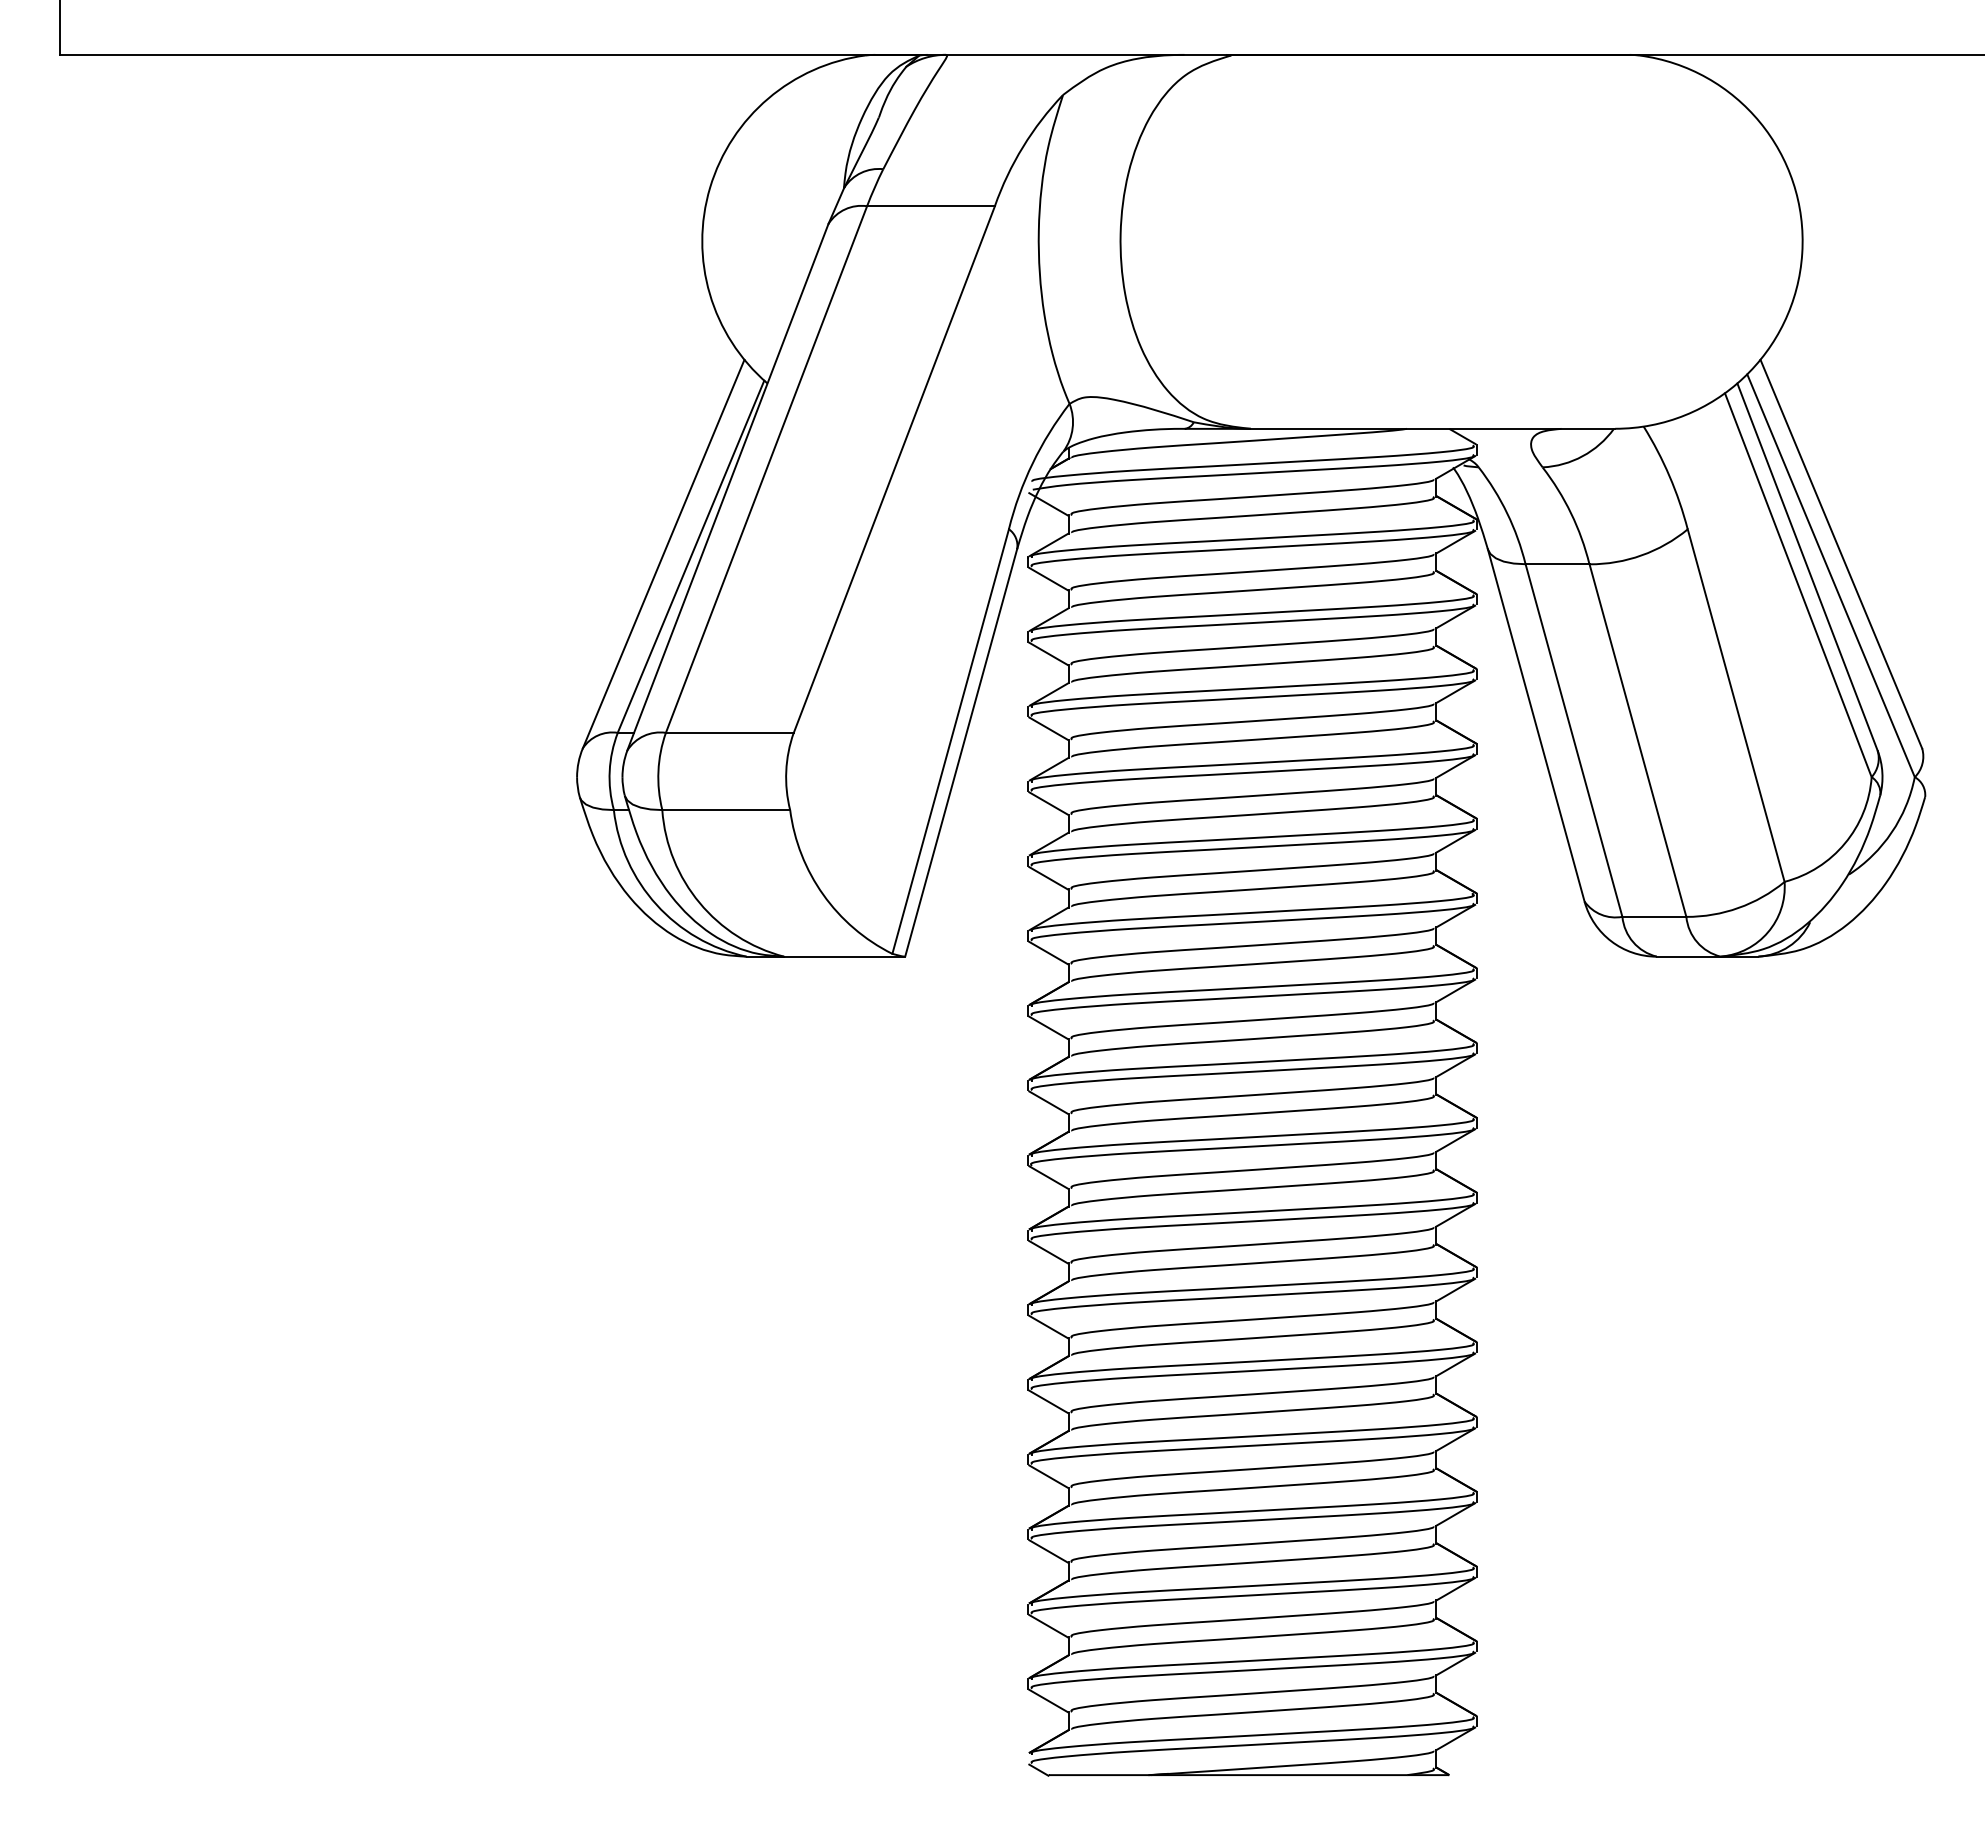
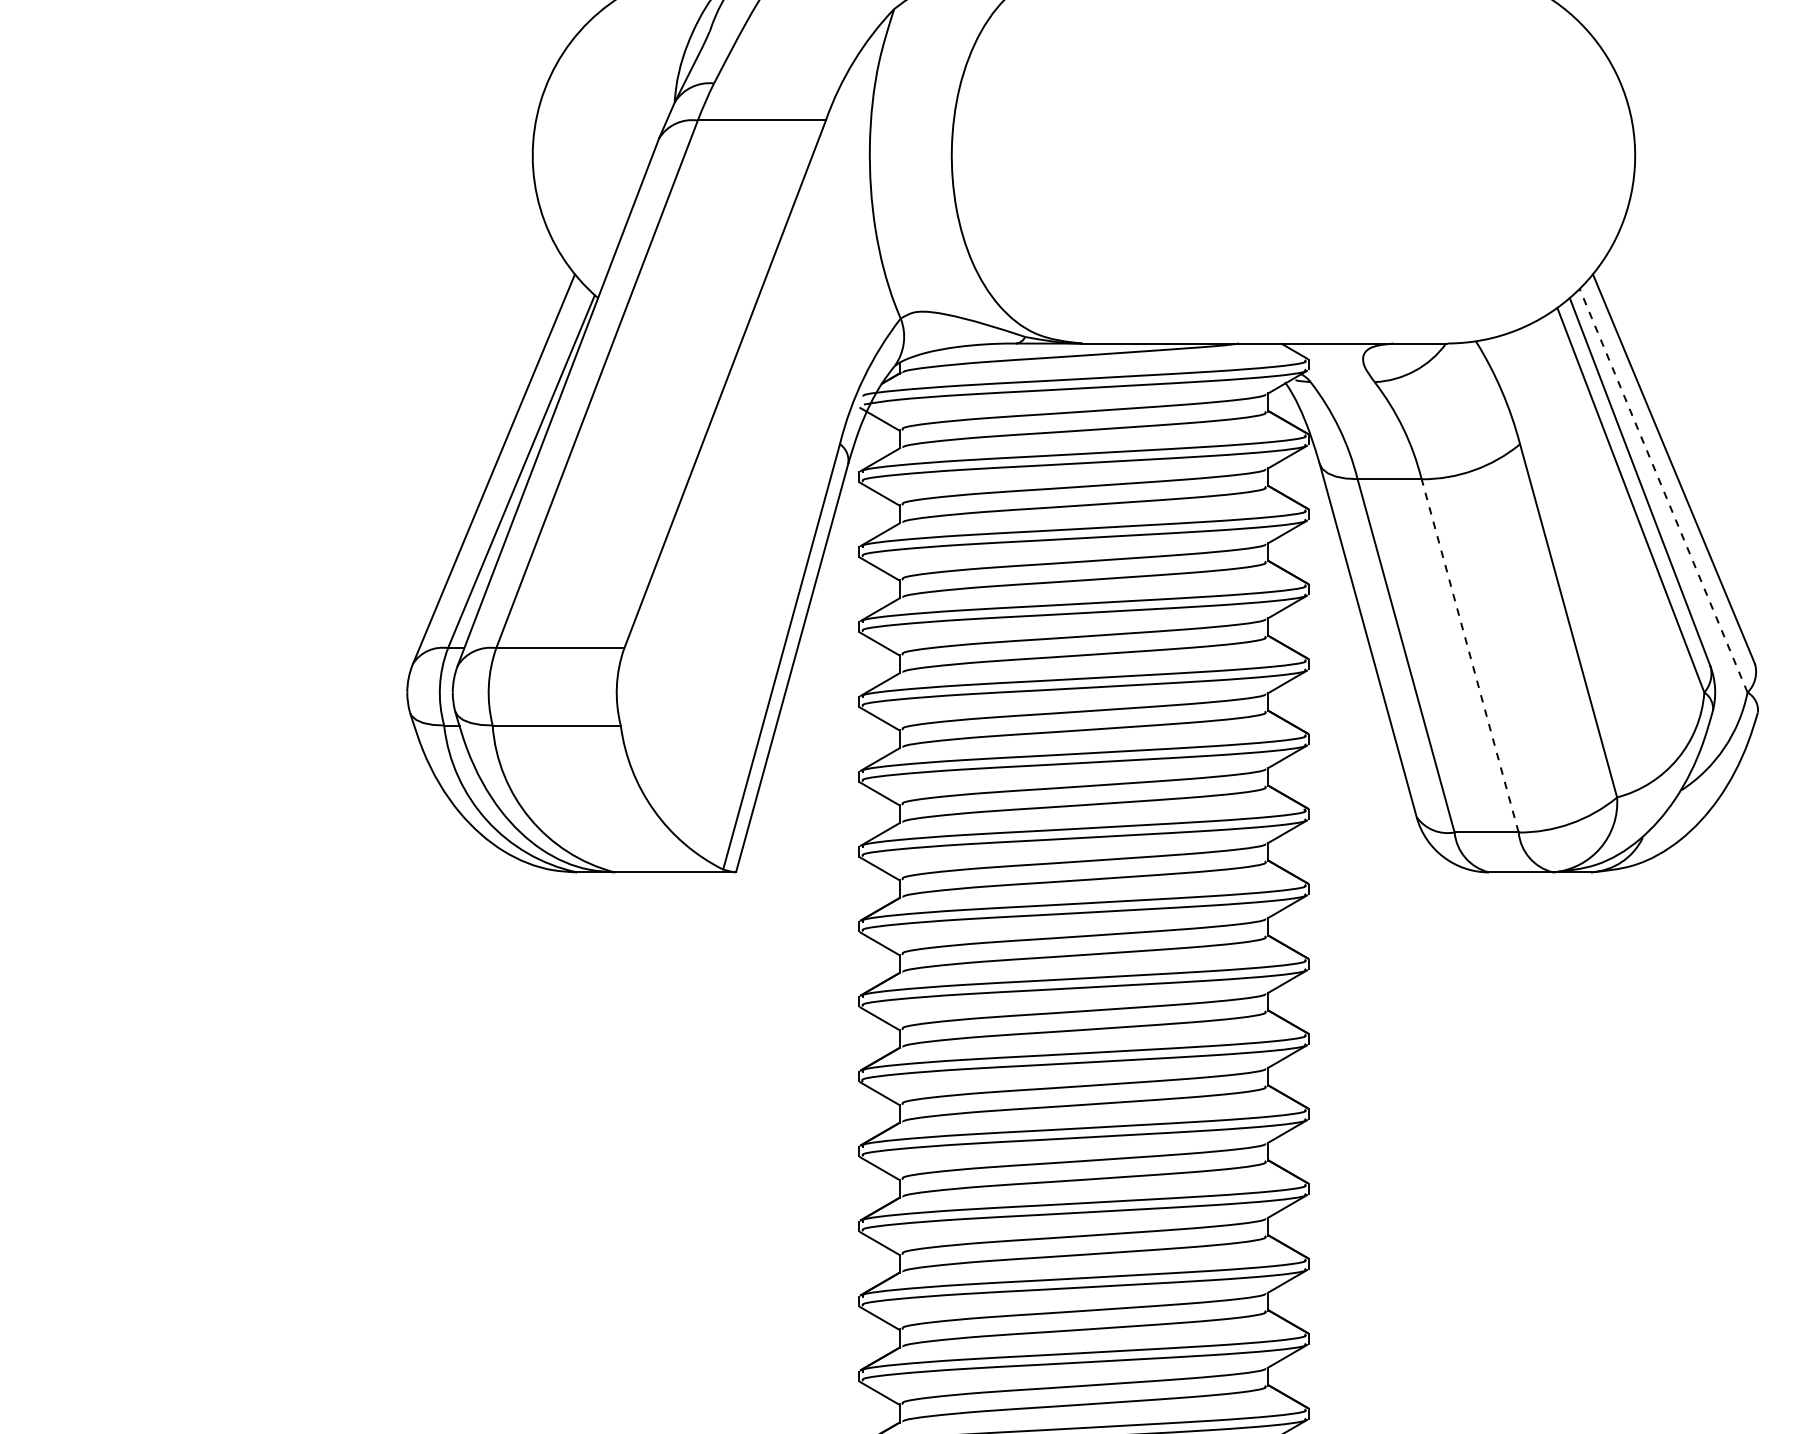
line: (1830, 575) -> (1663, 490), solid -> dashed
line: (1637, 740) -> (1469, 655), solid -> dashed

